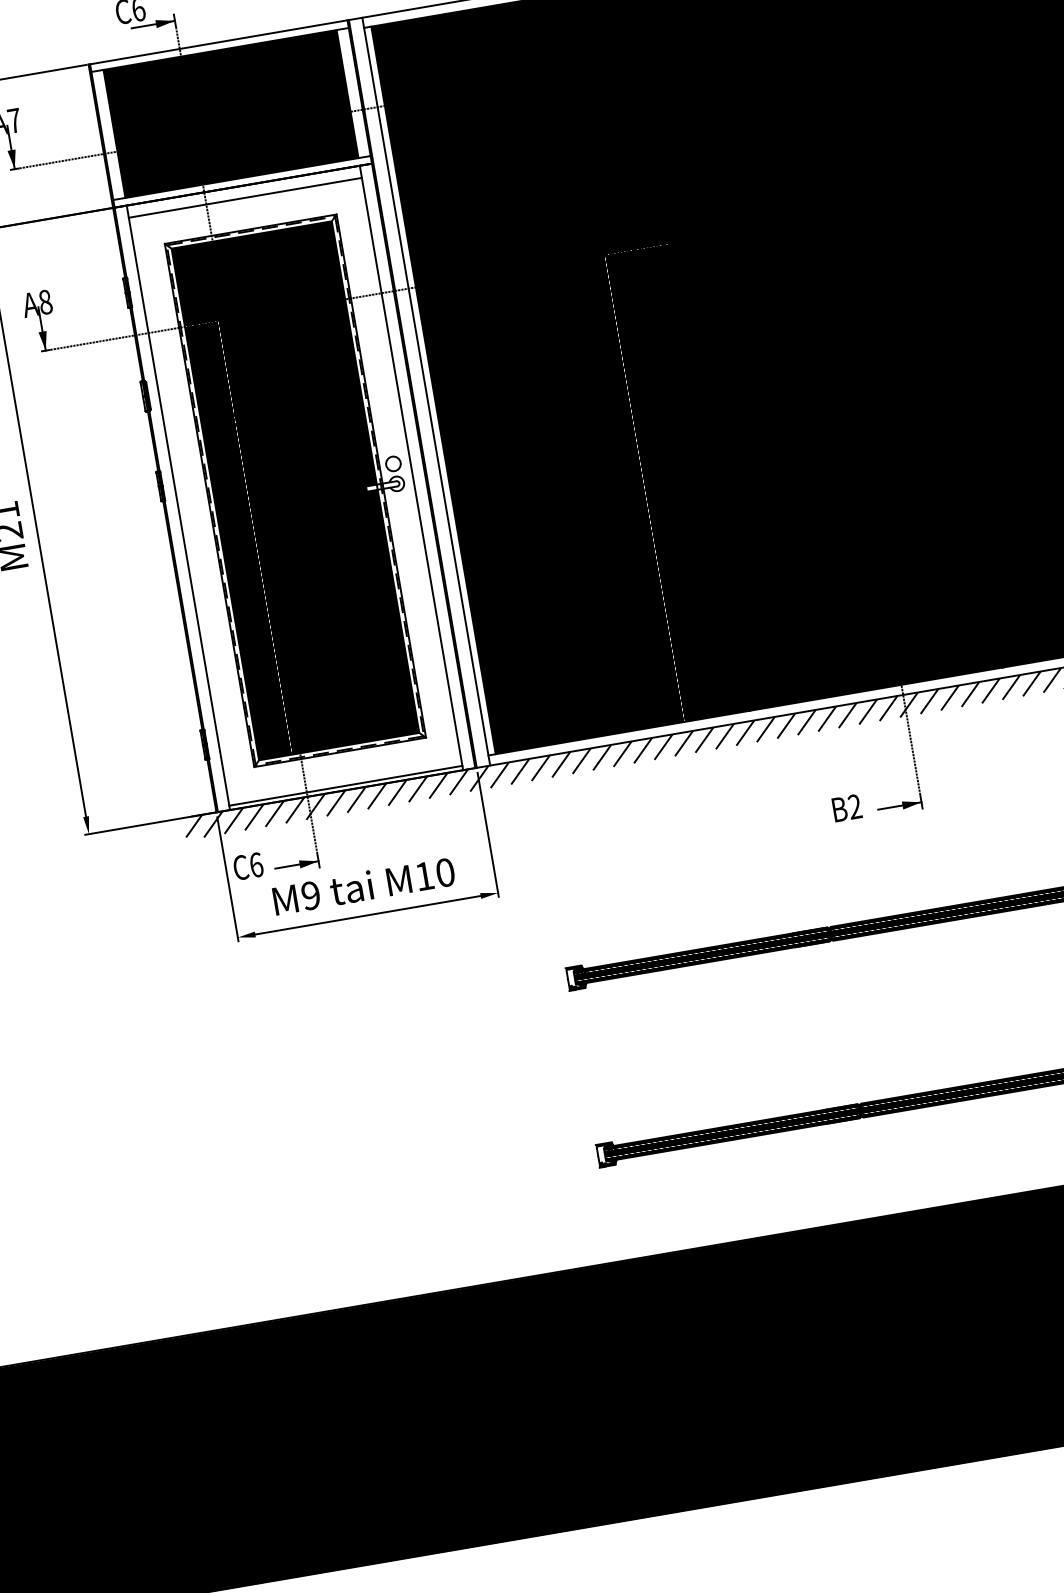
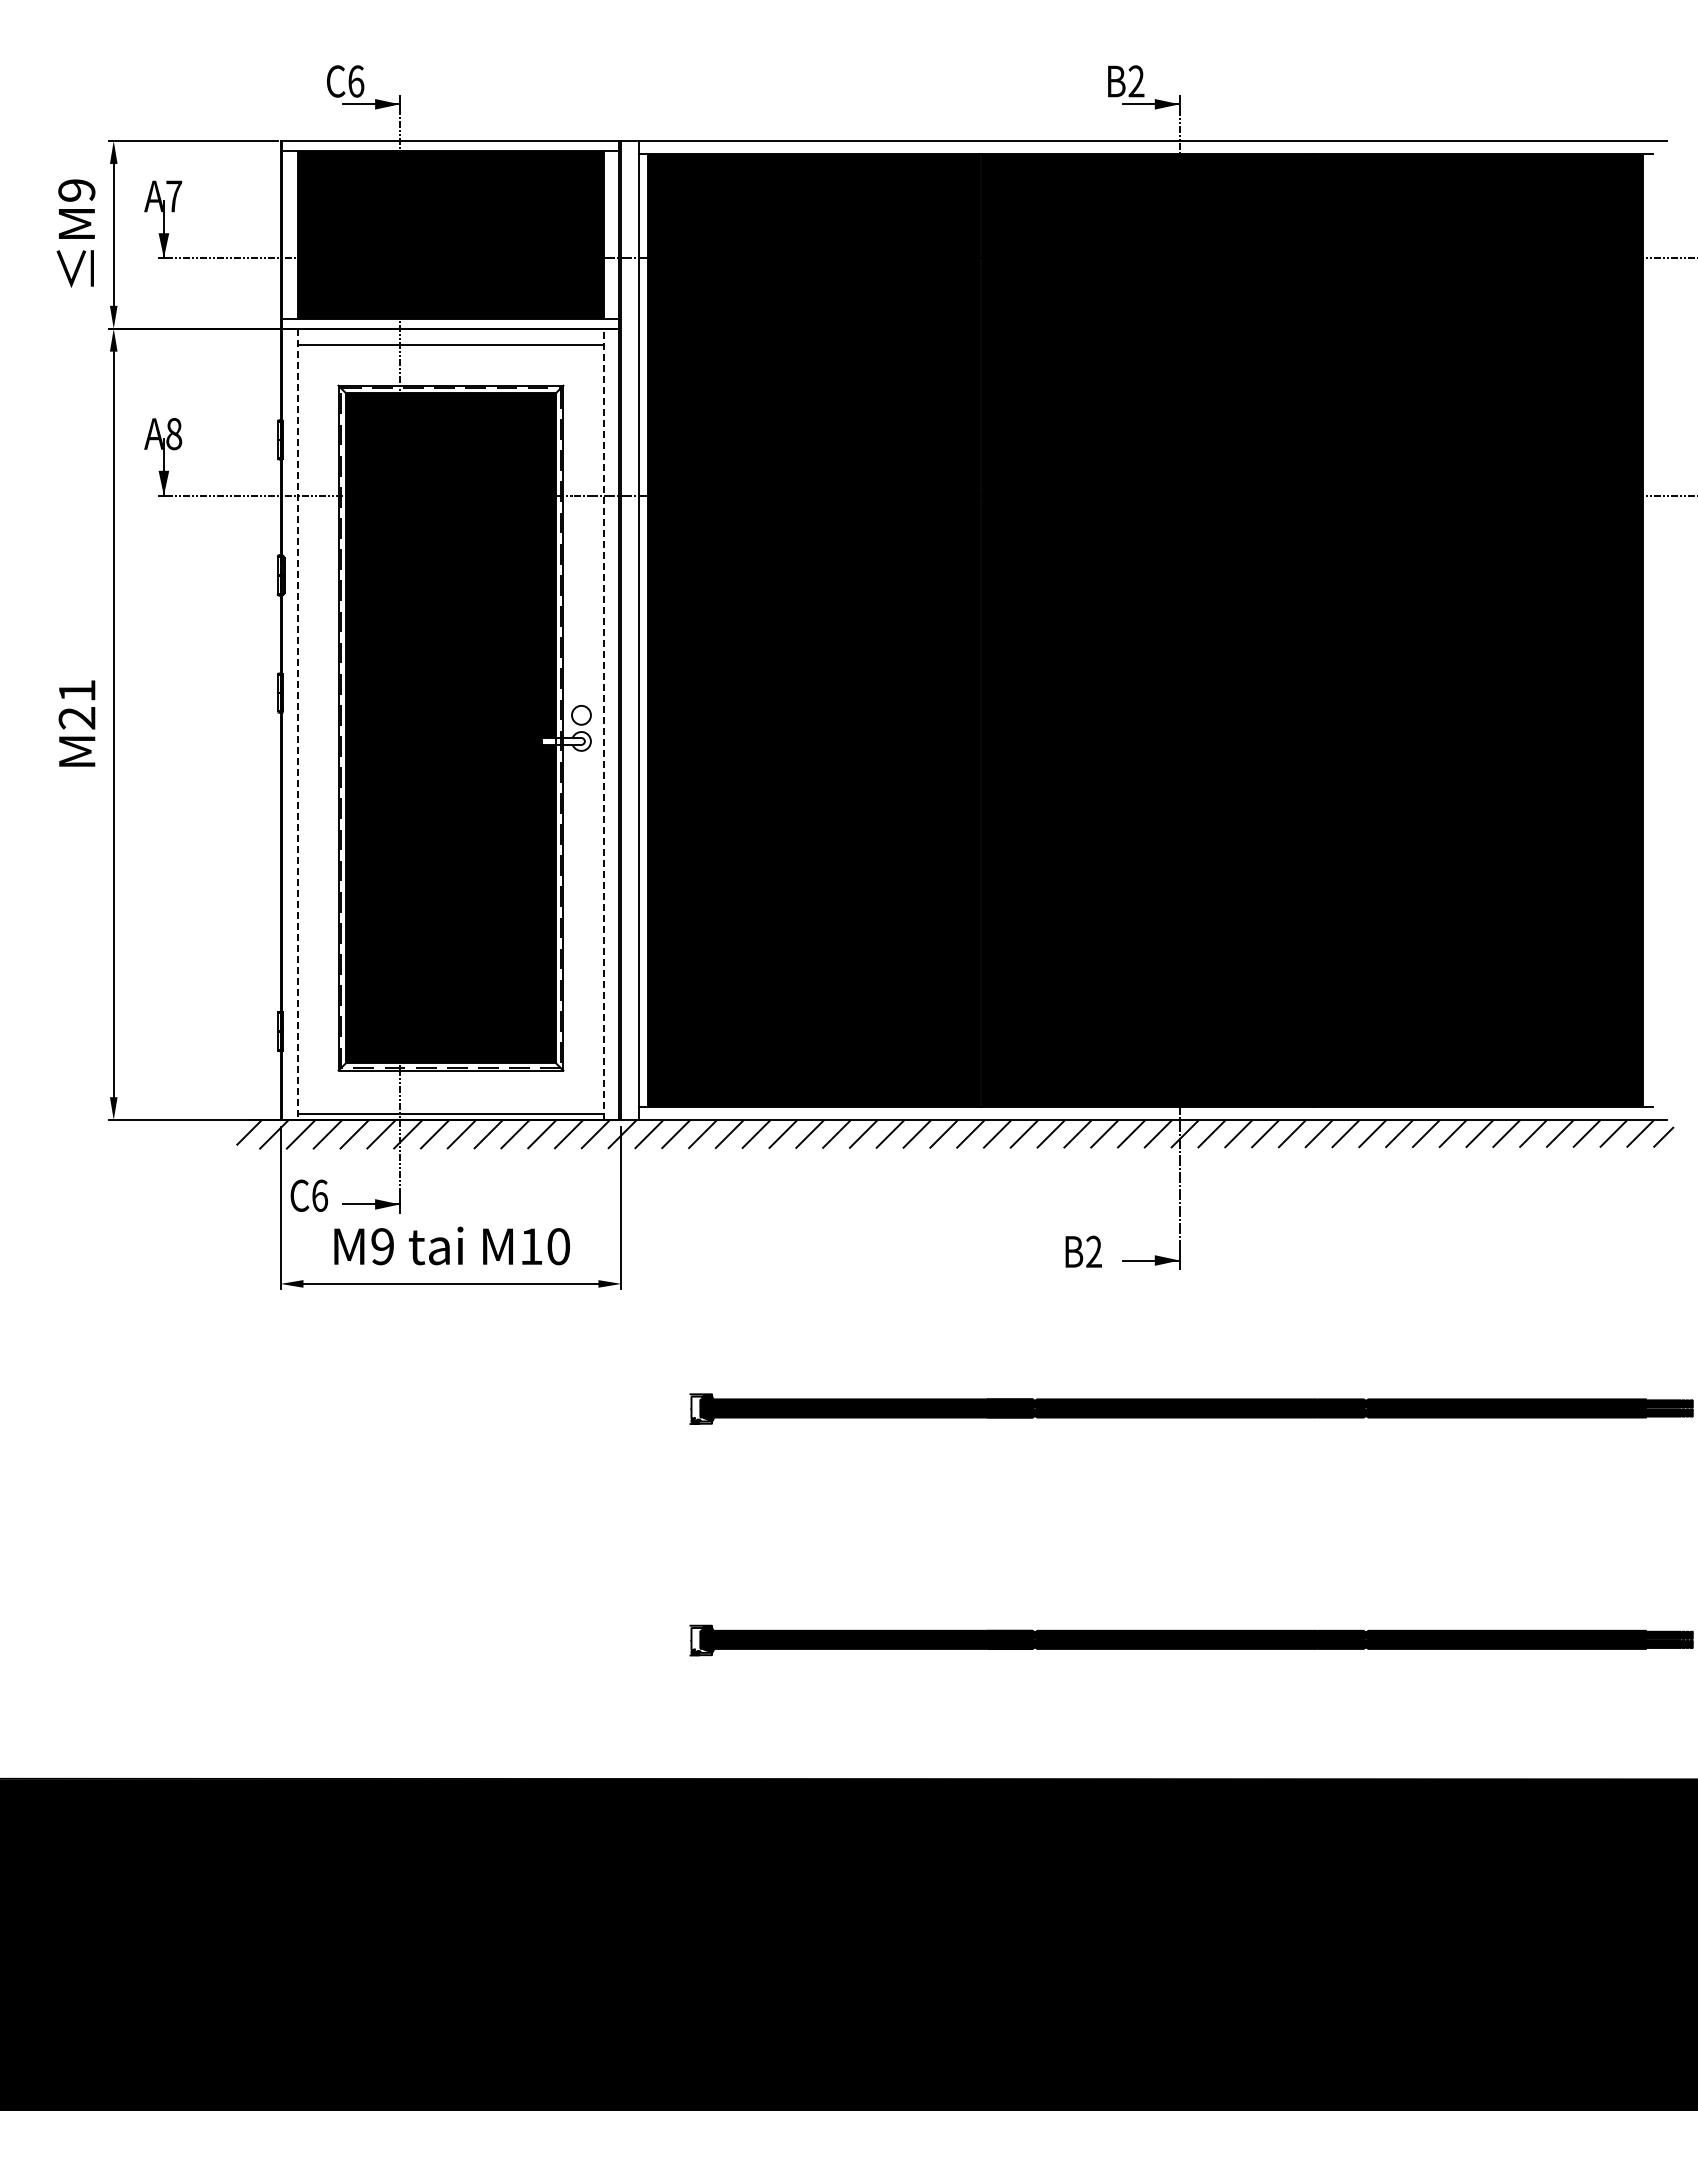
line: (411, 468) -> (603, 724), solid -> dashed
line: (178, 507) -> (298, 724), solid -> dashed

